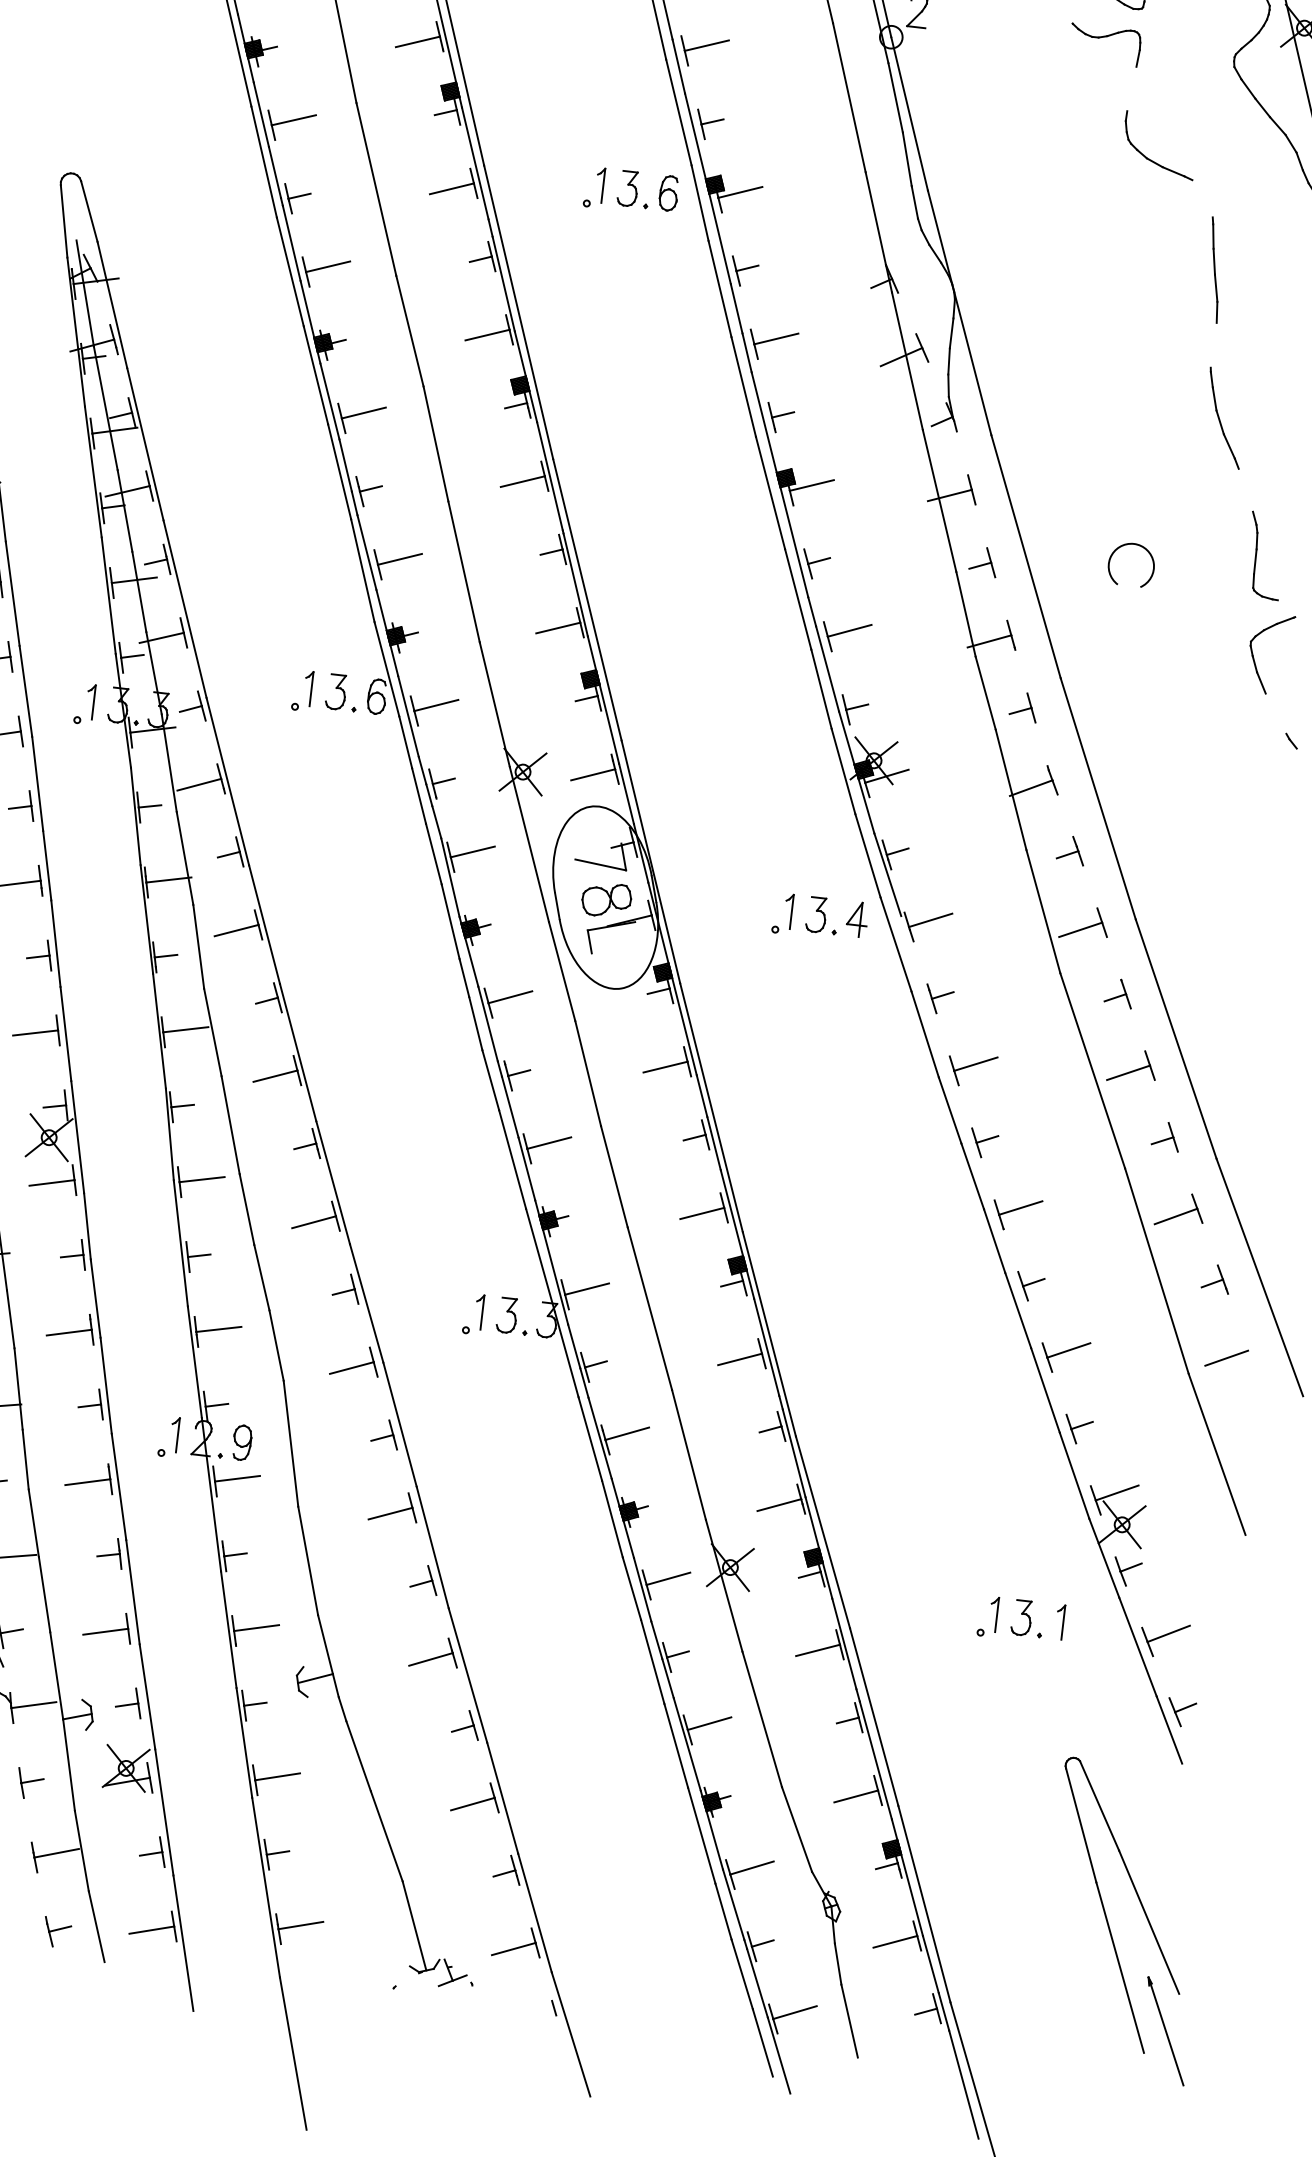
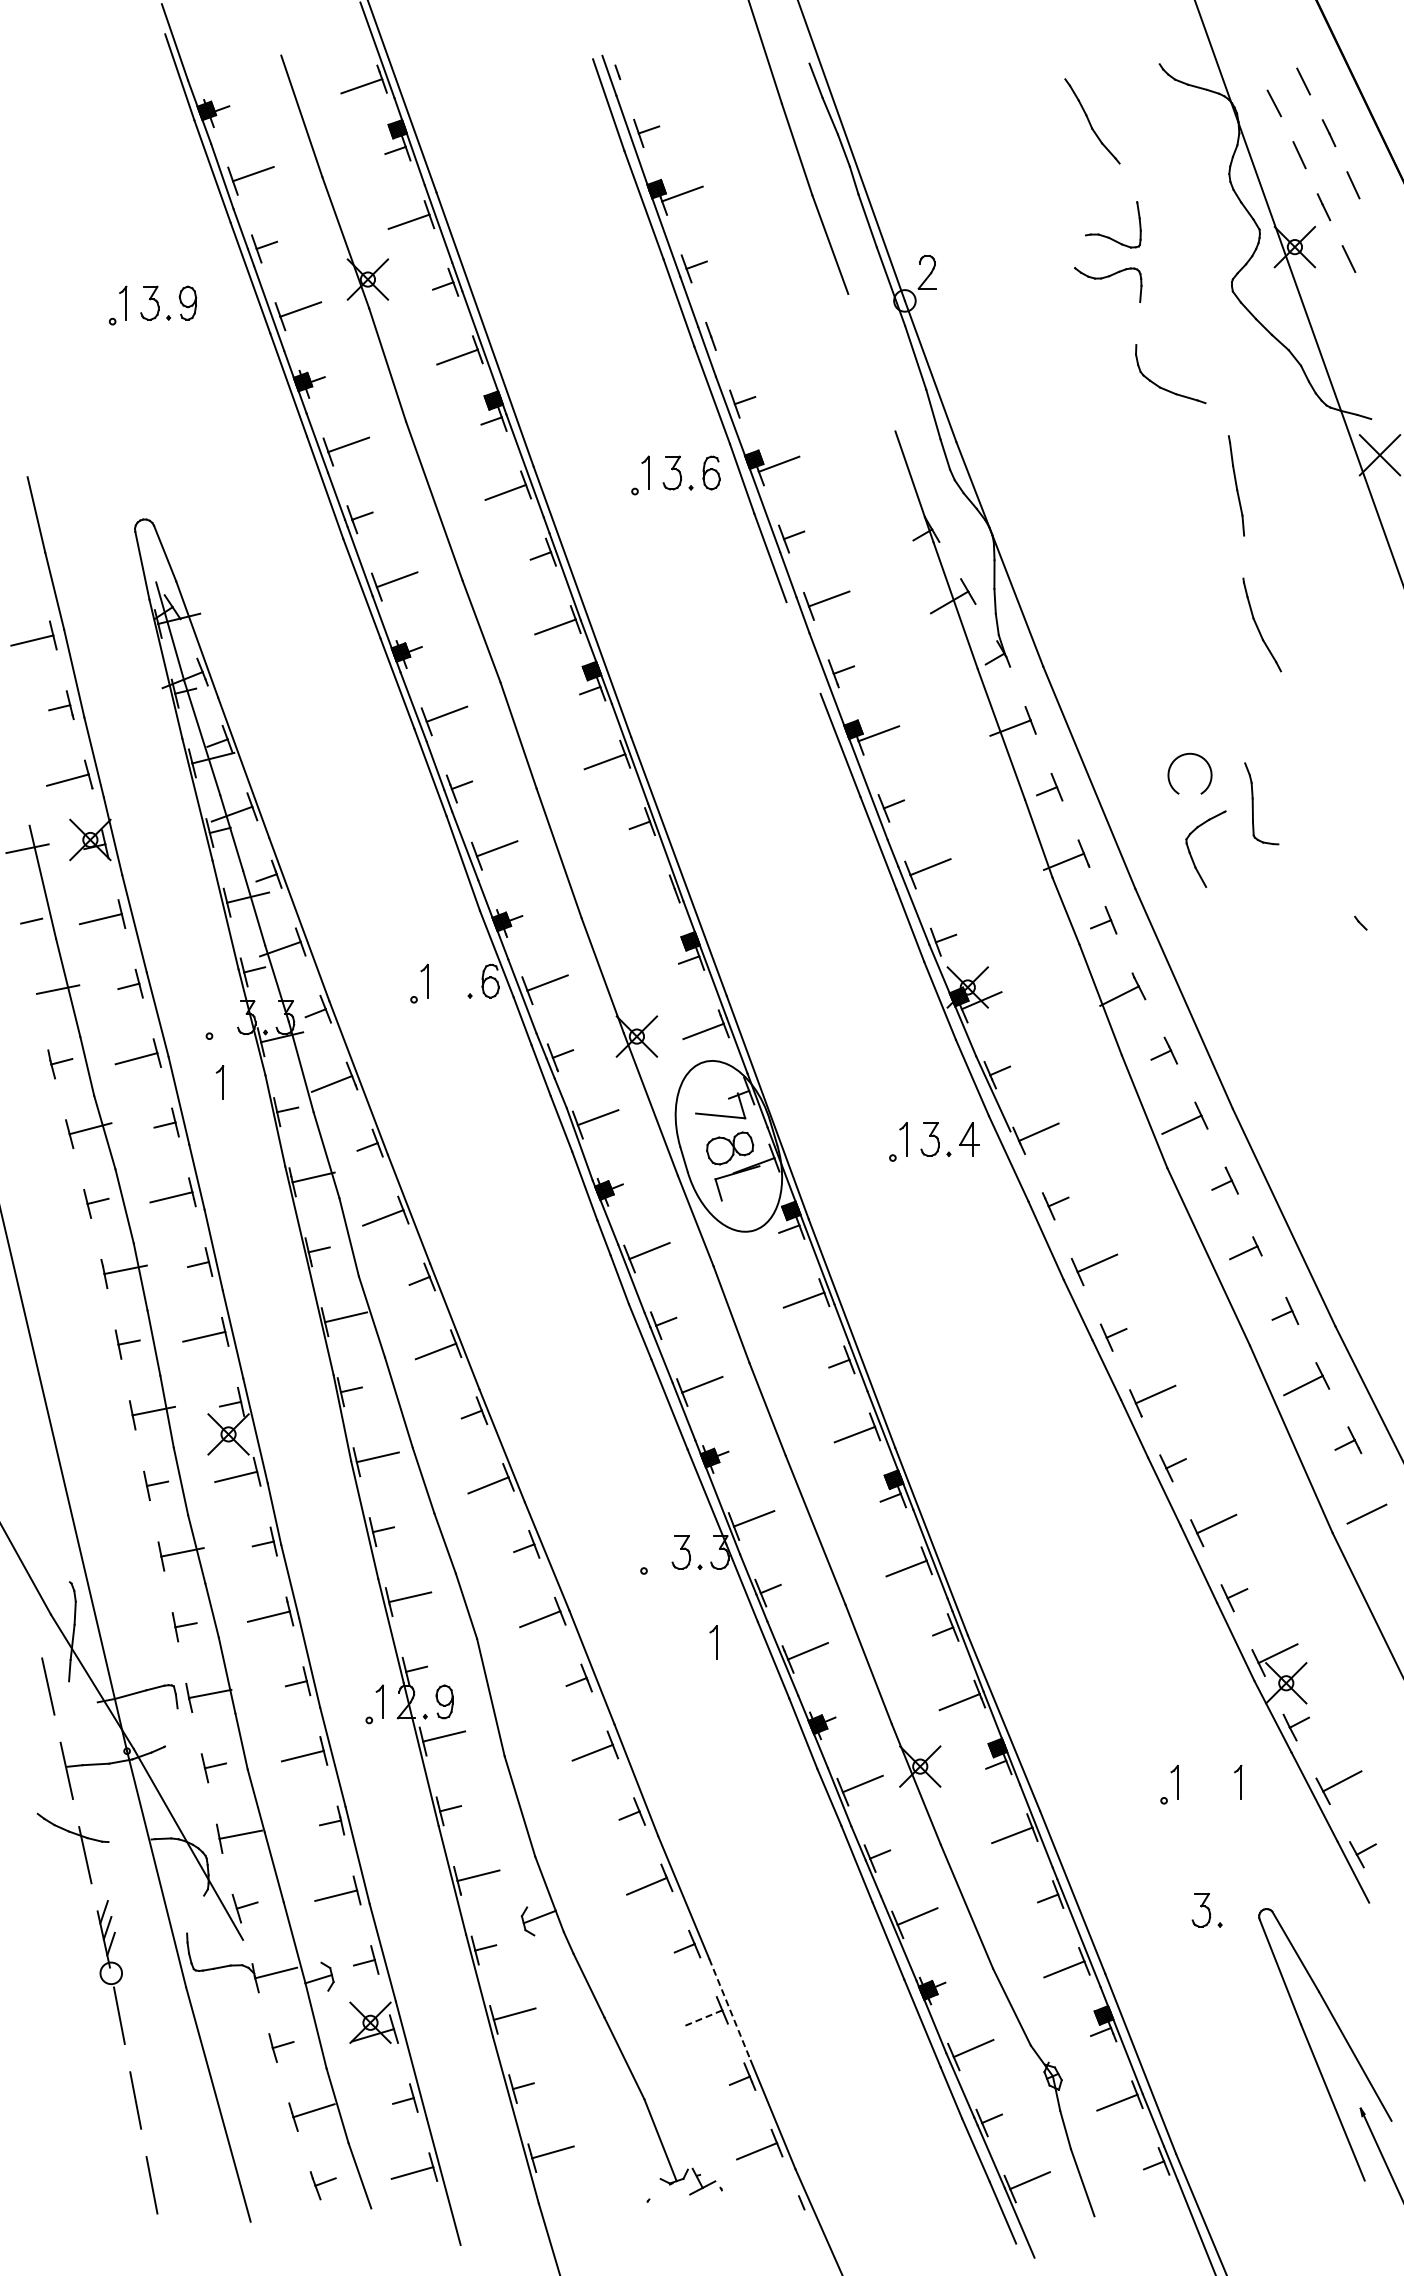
line: (707, 45) -> (731, 328), removed
line: (848, 97) -> (871, 362), removed
line: (743, 386) -> (803, 647), removed
part: (1256, 554) -> (1253, 803), moved
line: (558, 627) -> (654, 895), removed
part: (1254, 657) -> (1191, 854), moved
part: (336, 691) -> (451, 980), removed
part: (90, 701) -> (219, 1082), moved
part: (1132, 1065) -> (1245, 1247), size x0.7
part: (479, 1312) -> (713, 1642), moved
part: (1027, 1617) -> (1206, 1909), moved
line: (503, 1797) -> (730, 2009), solid -> dashed
line: (472, 1803) -> (702, 2018), solid -> dashed

